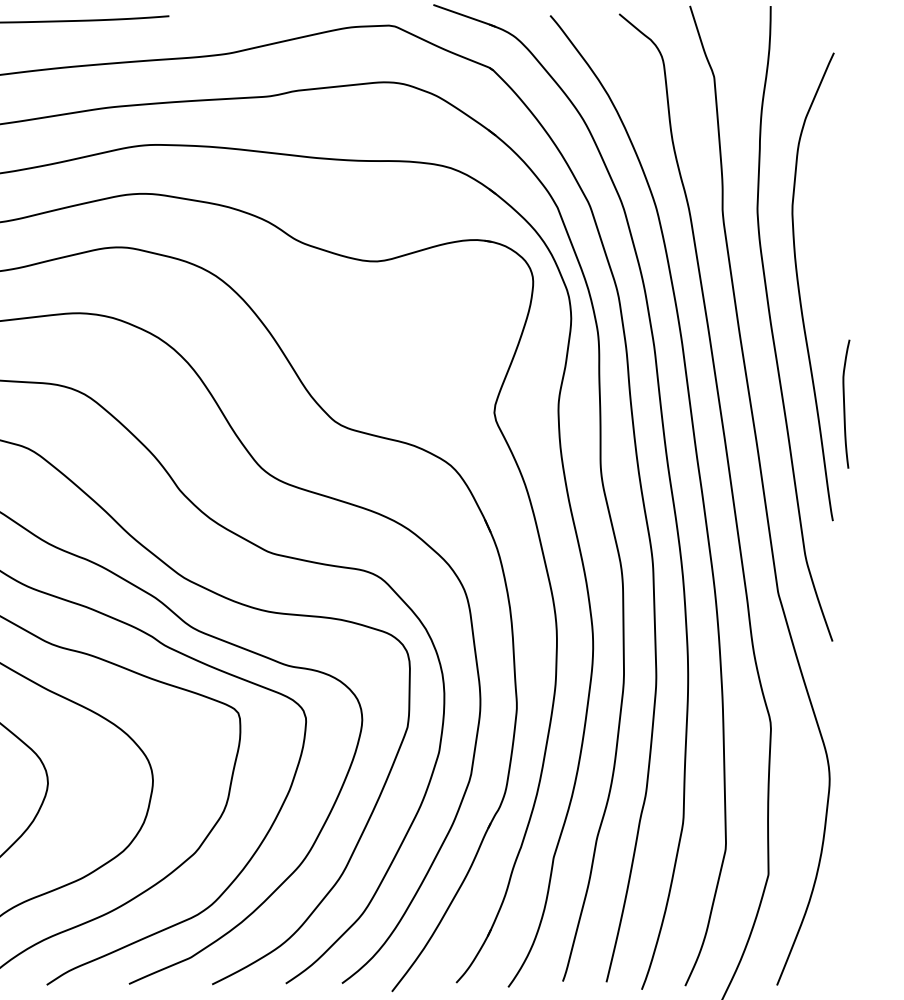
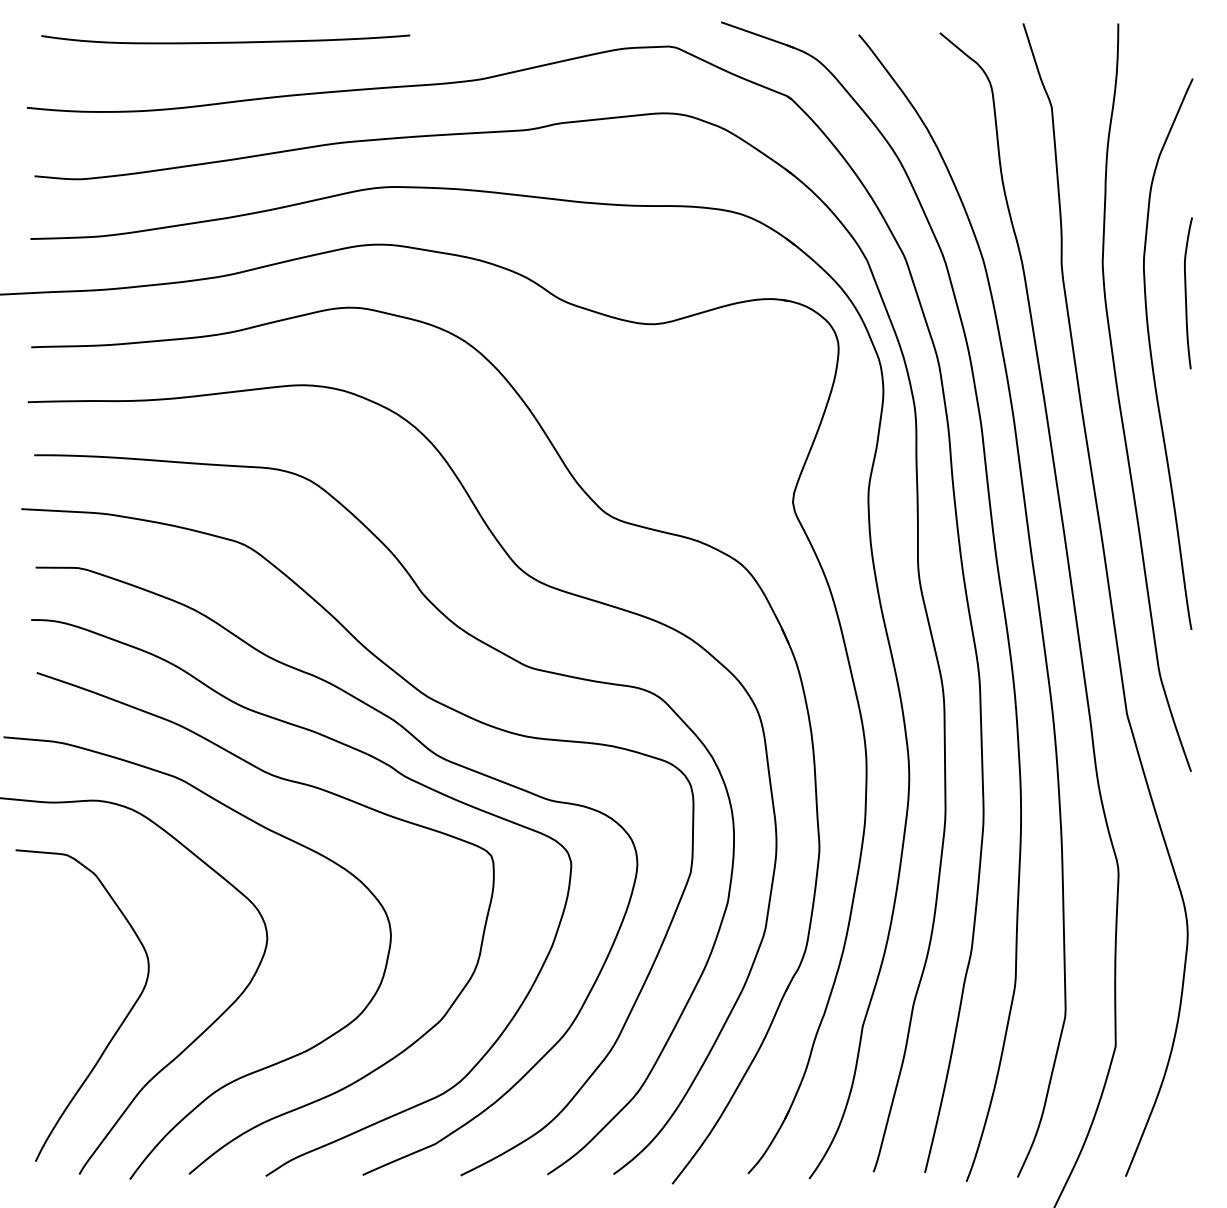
curve: (844, 404) -> (1186, 293), moved

